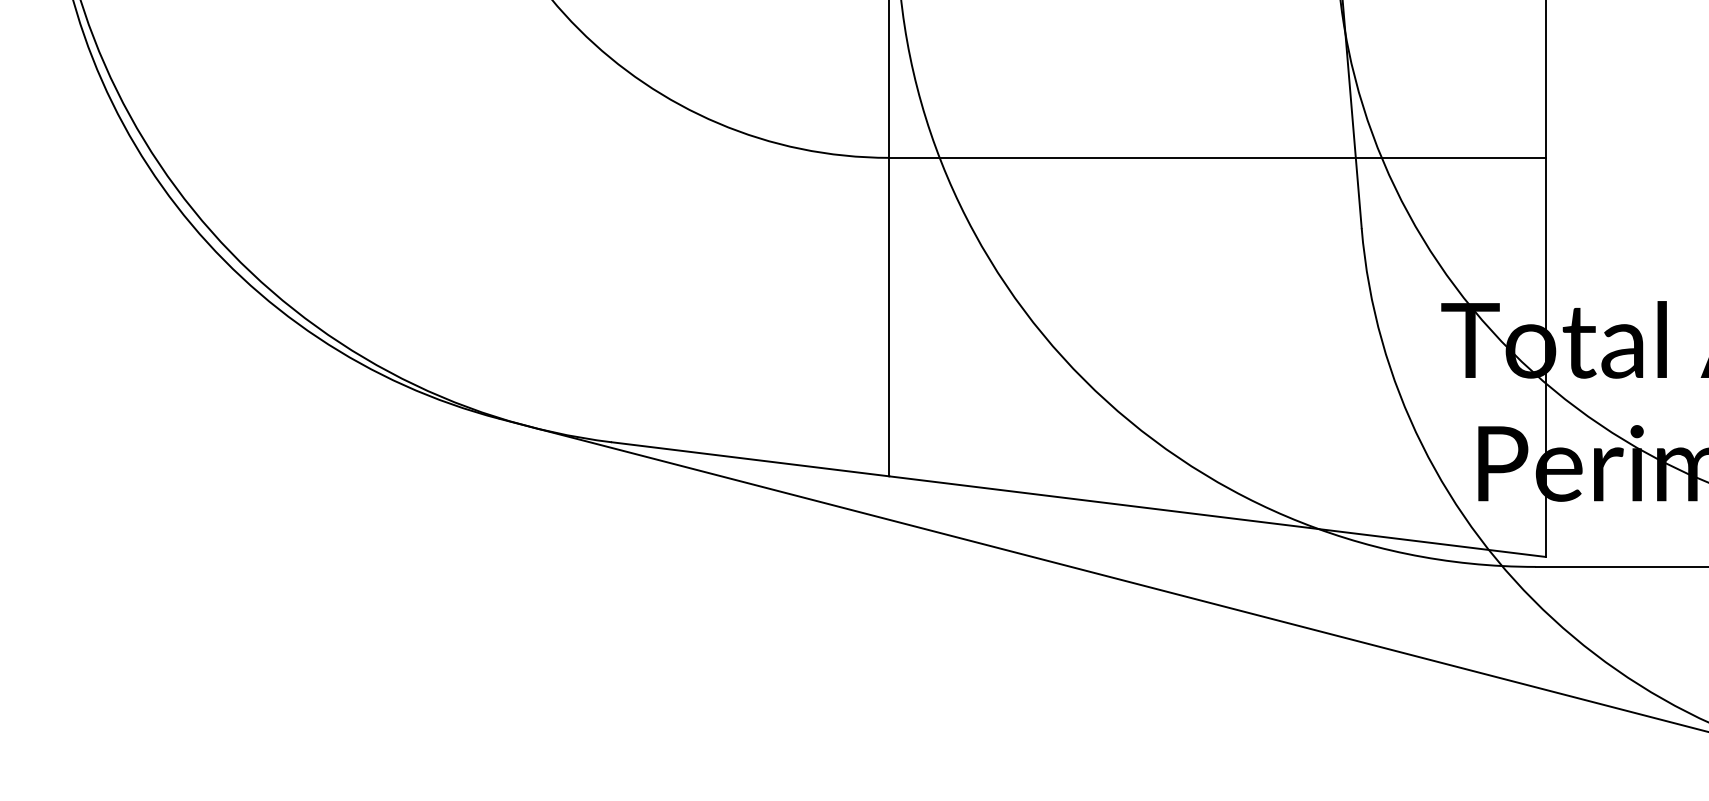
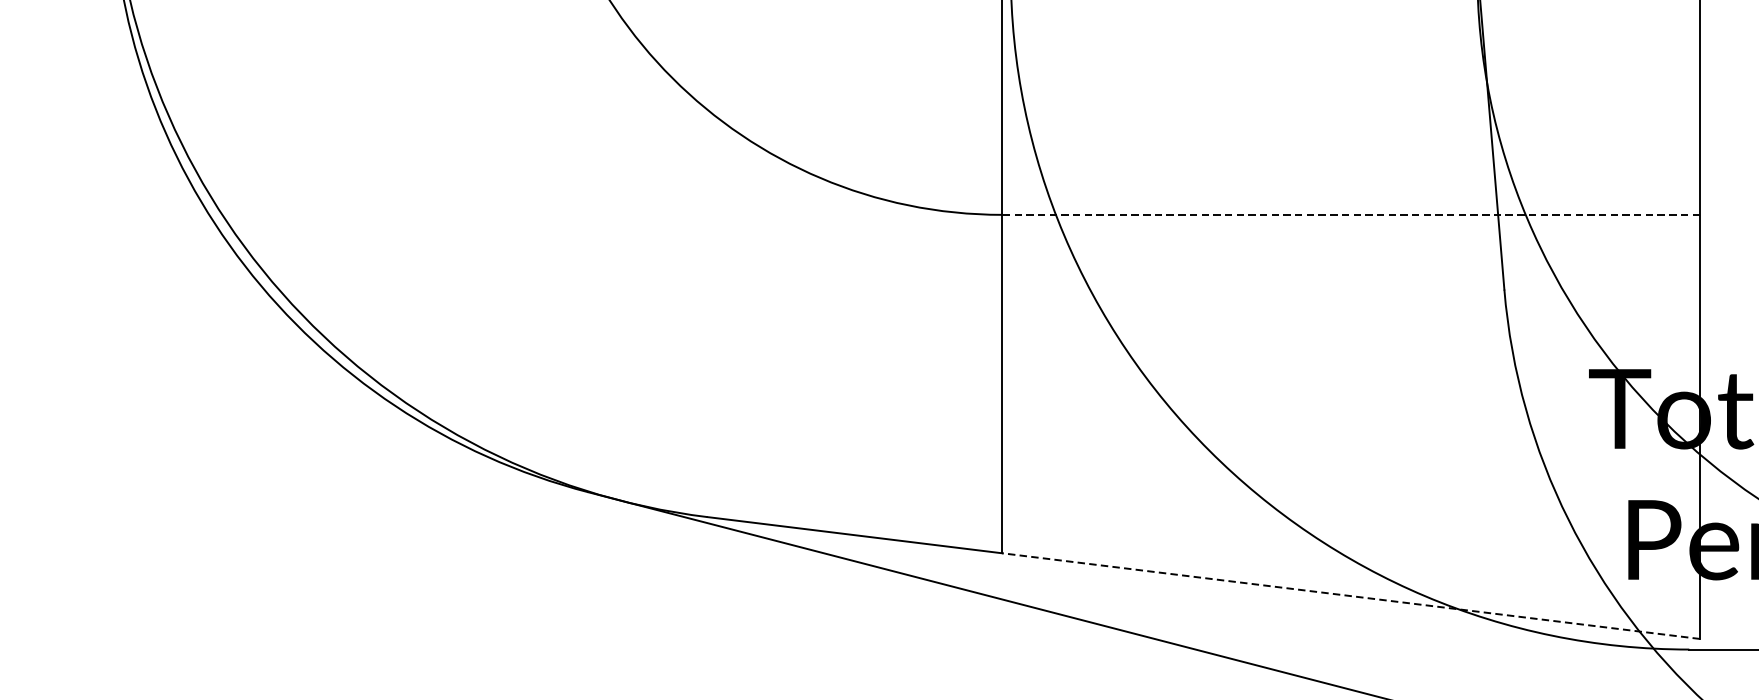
line: (1217, 157) -> (1351, 214), solid -> dashed
line: (1217, 516) -> (1351, 595), solid -> dashed

